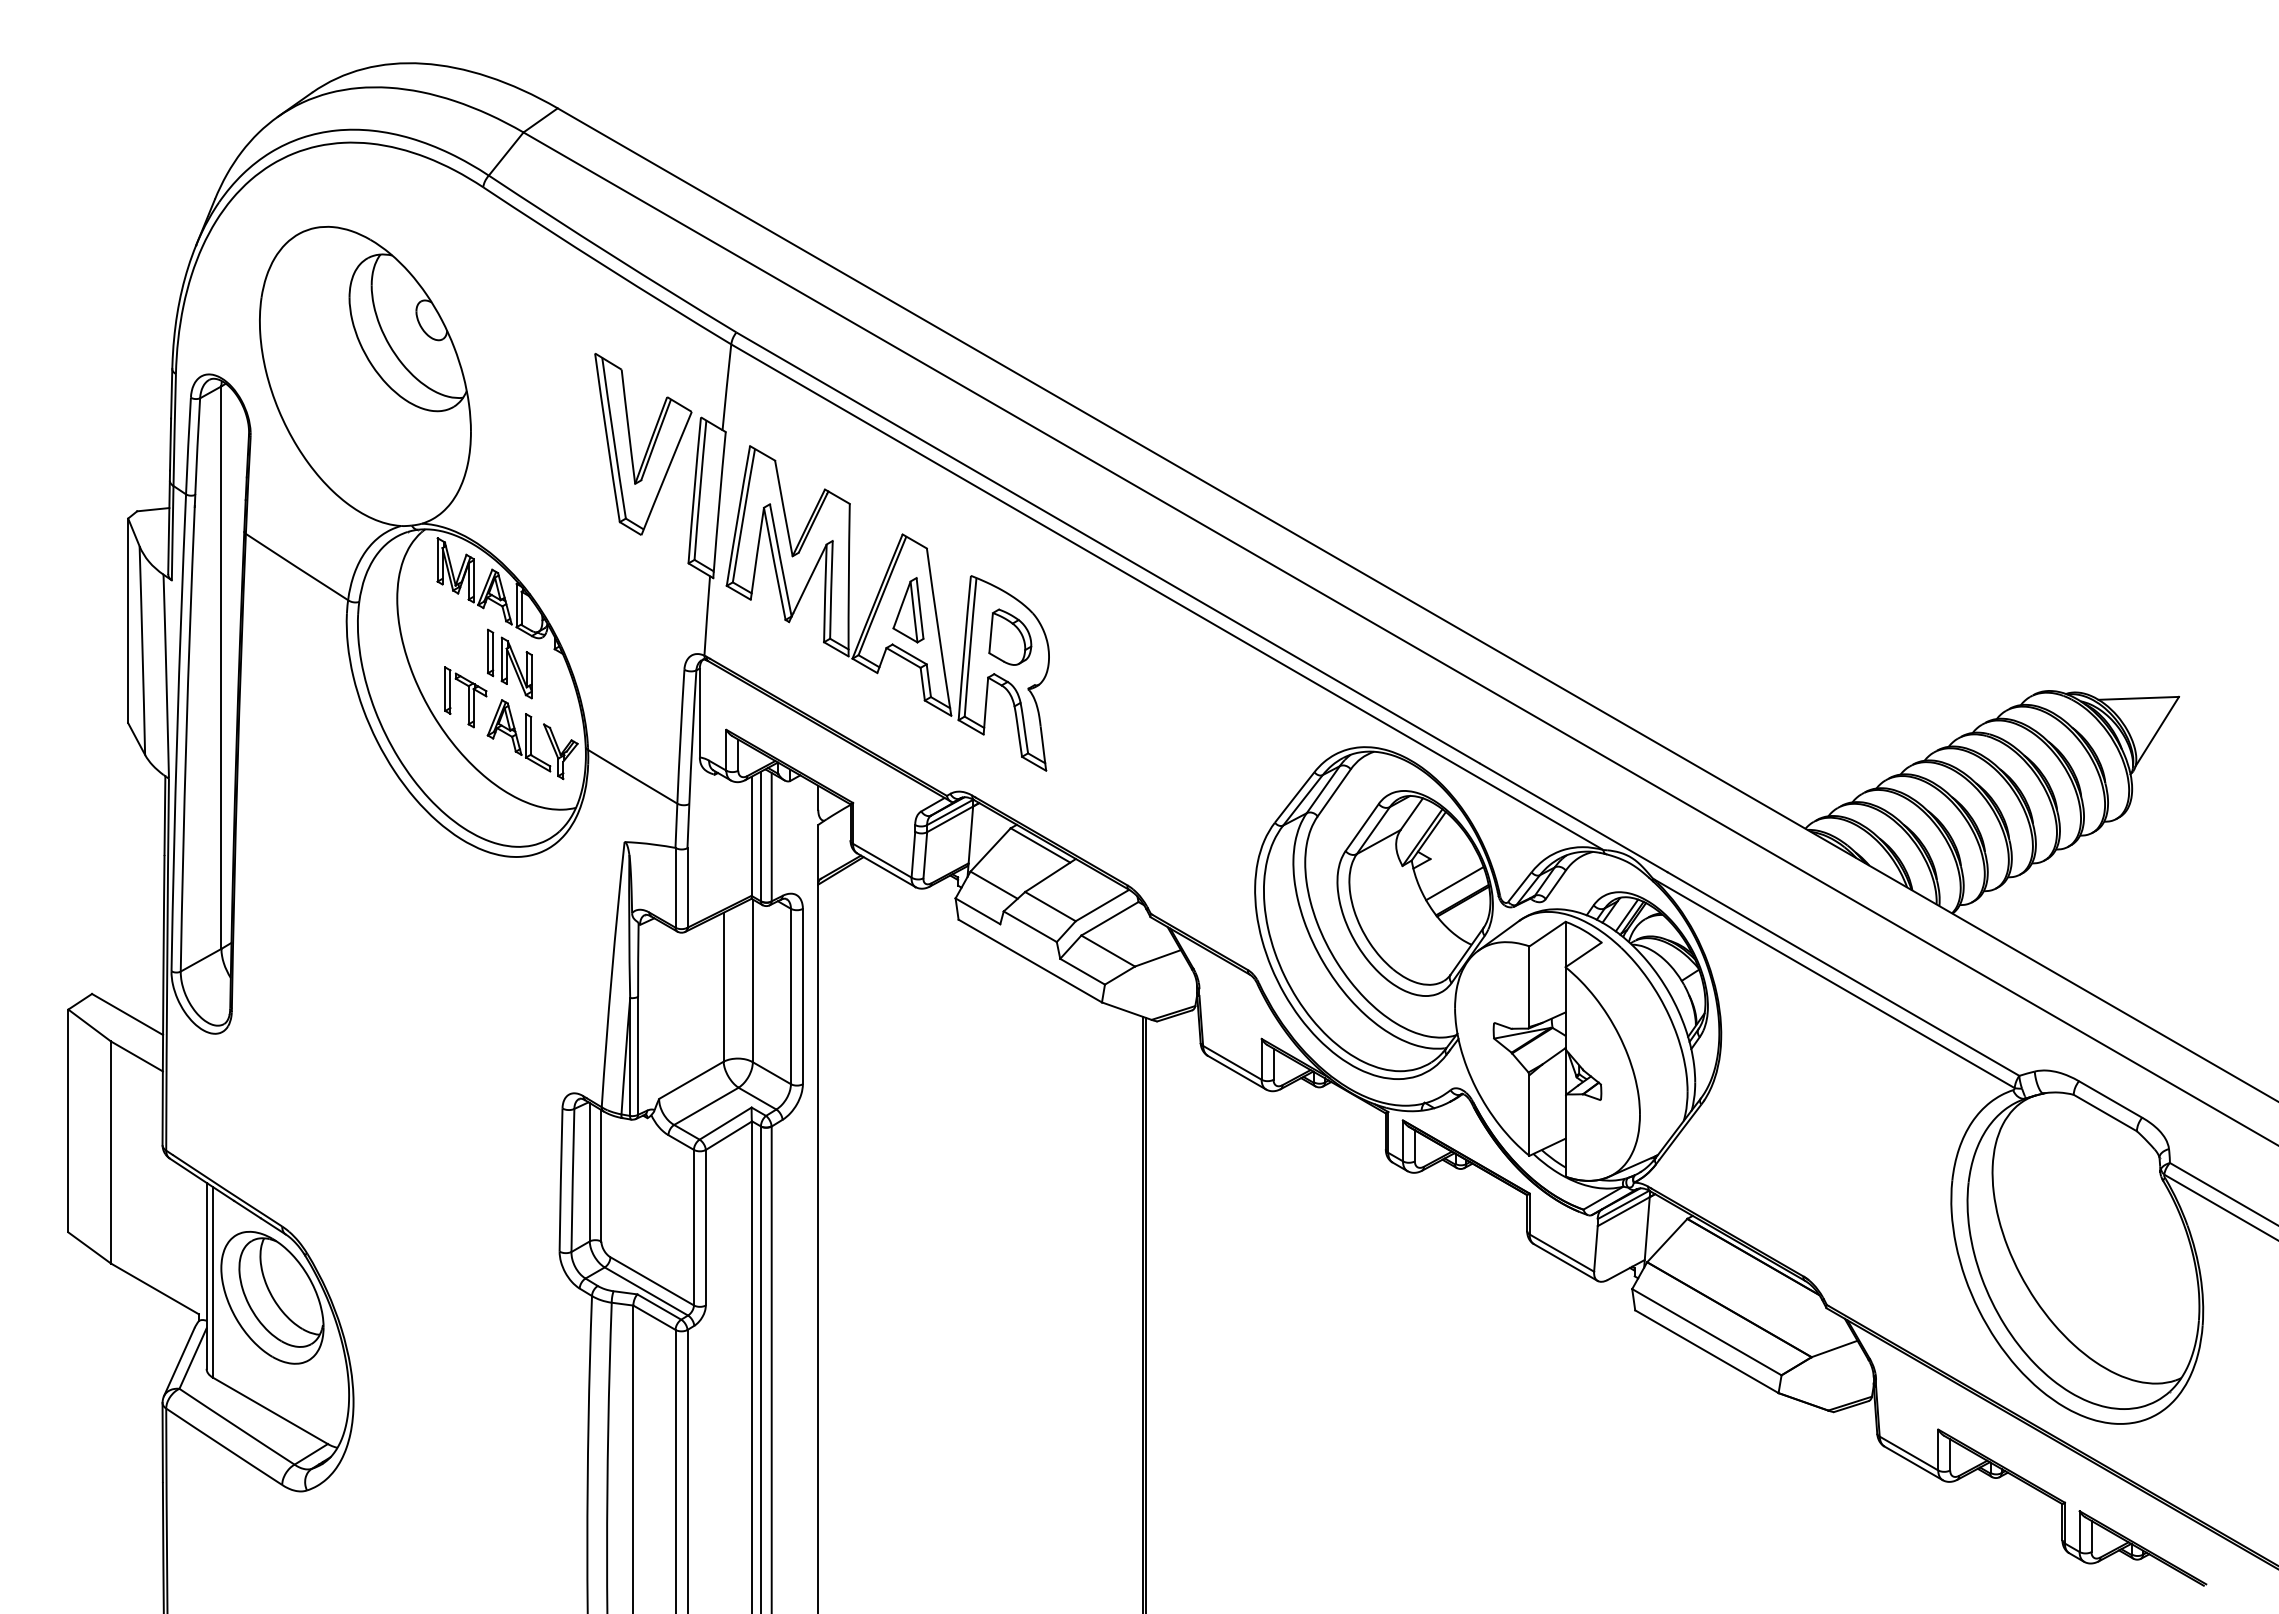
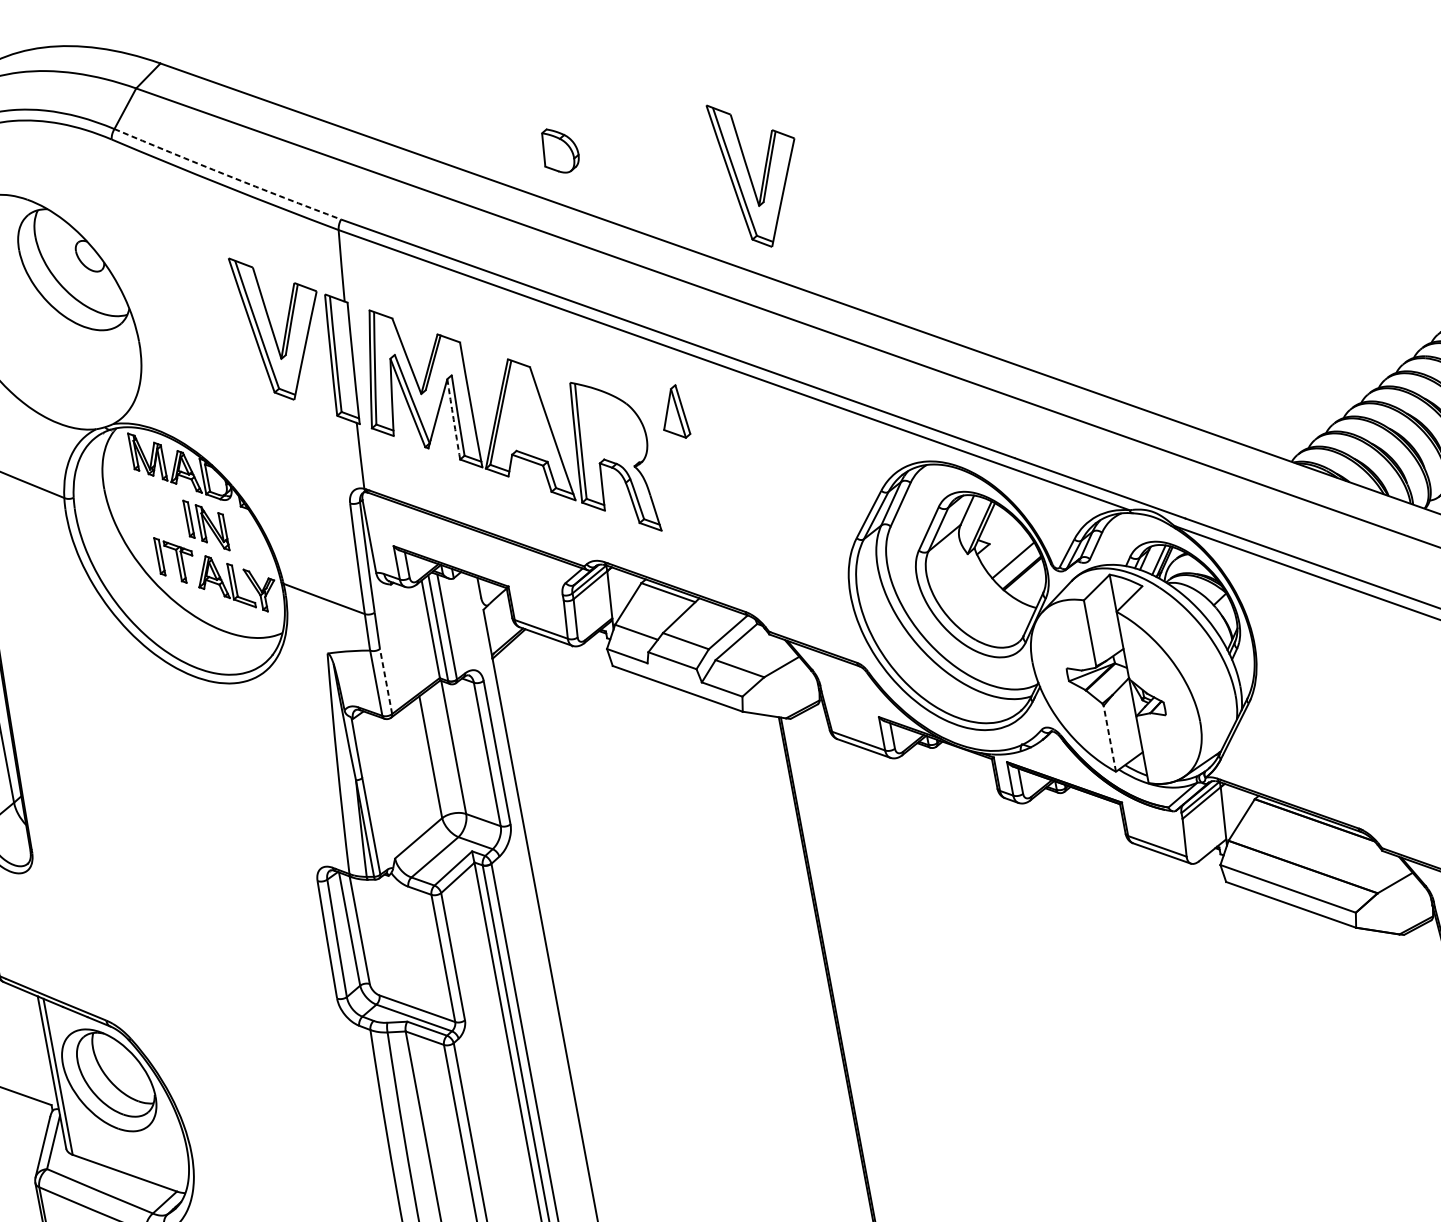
arc: (611, 255) -> (227, 175), solid -> dashed
part: (1241, 368) -> (759, 171), added
arc: (825, 593) -> (453, 419), solid -> dashed
part: (908, 610) -> (673, 413), moved
part: (1010, 636) -> (560, 149), moved
line: (687, 887) -> (386, 681), solid -> dashed
line: (1529, 1115) -> (1109, 738), solid -> dashed

